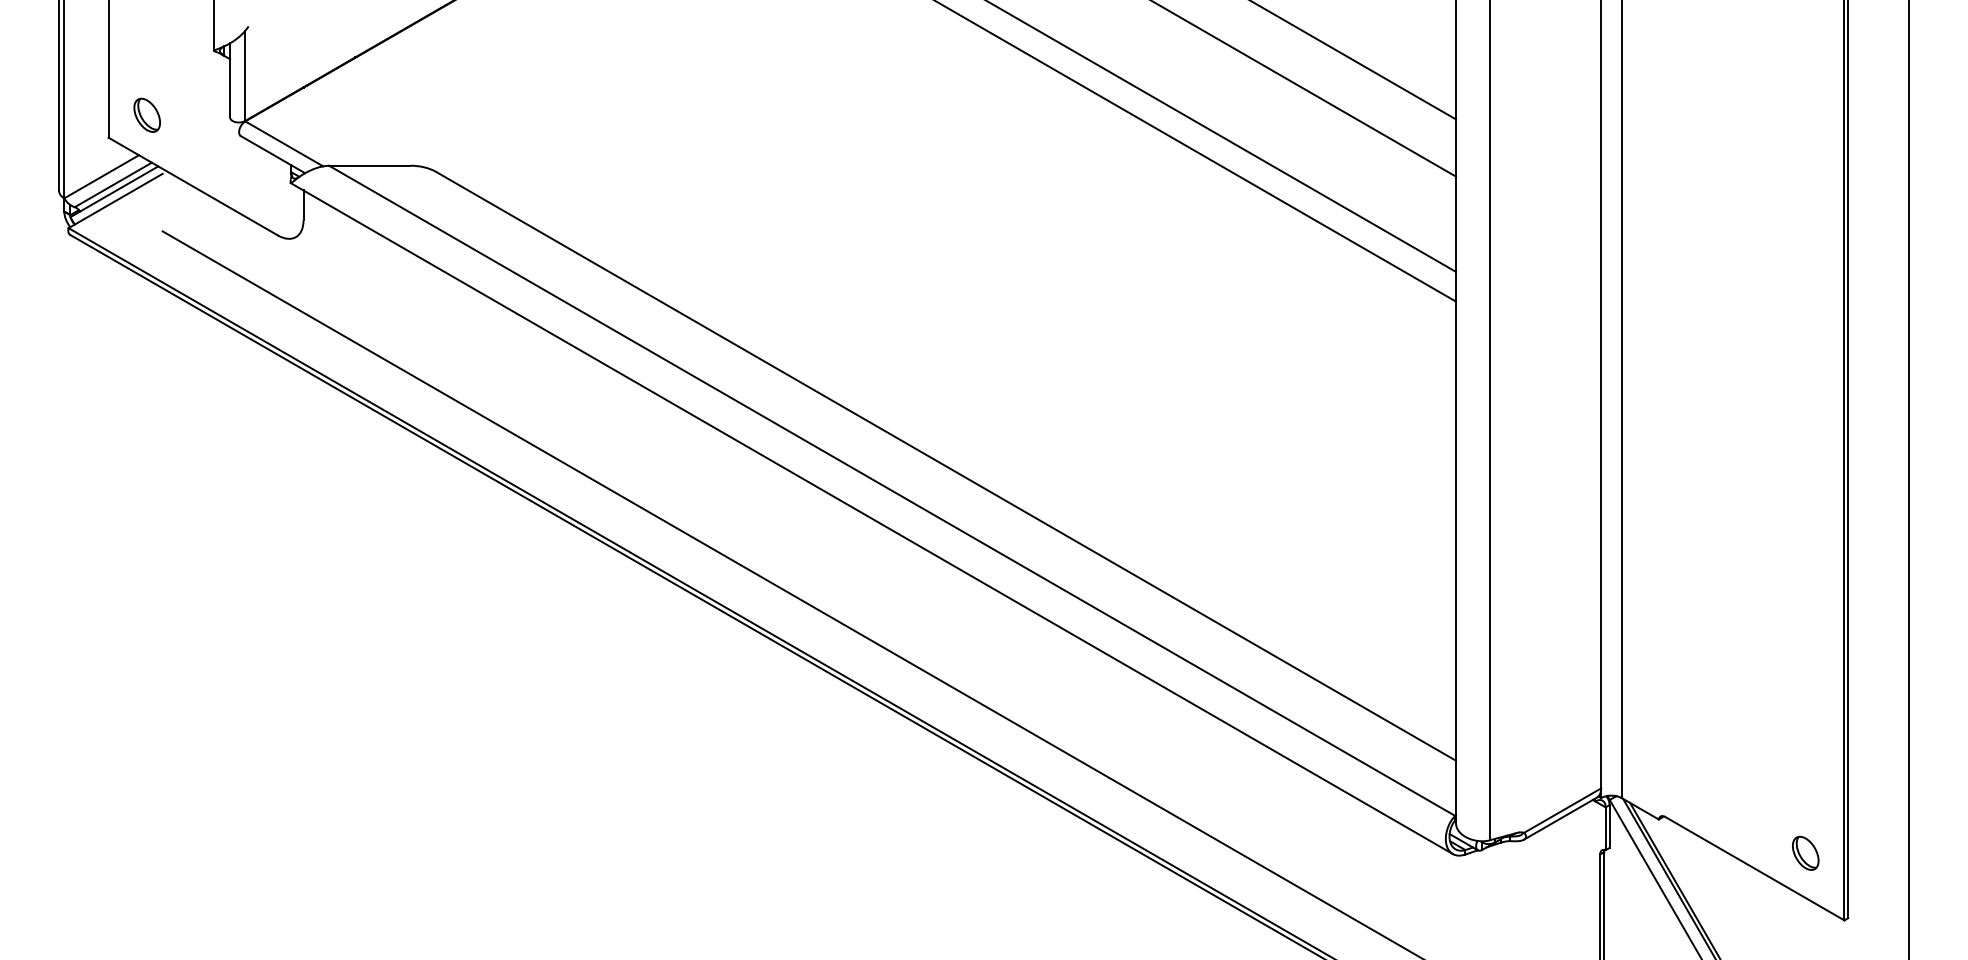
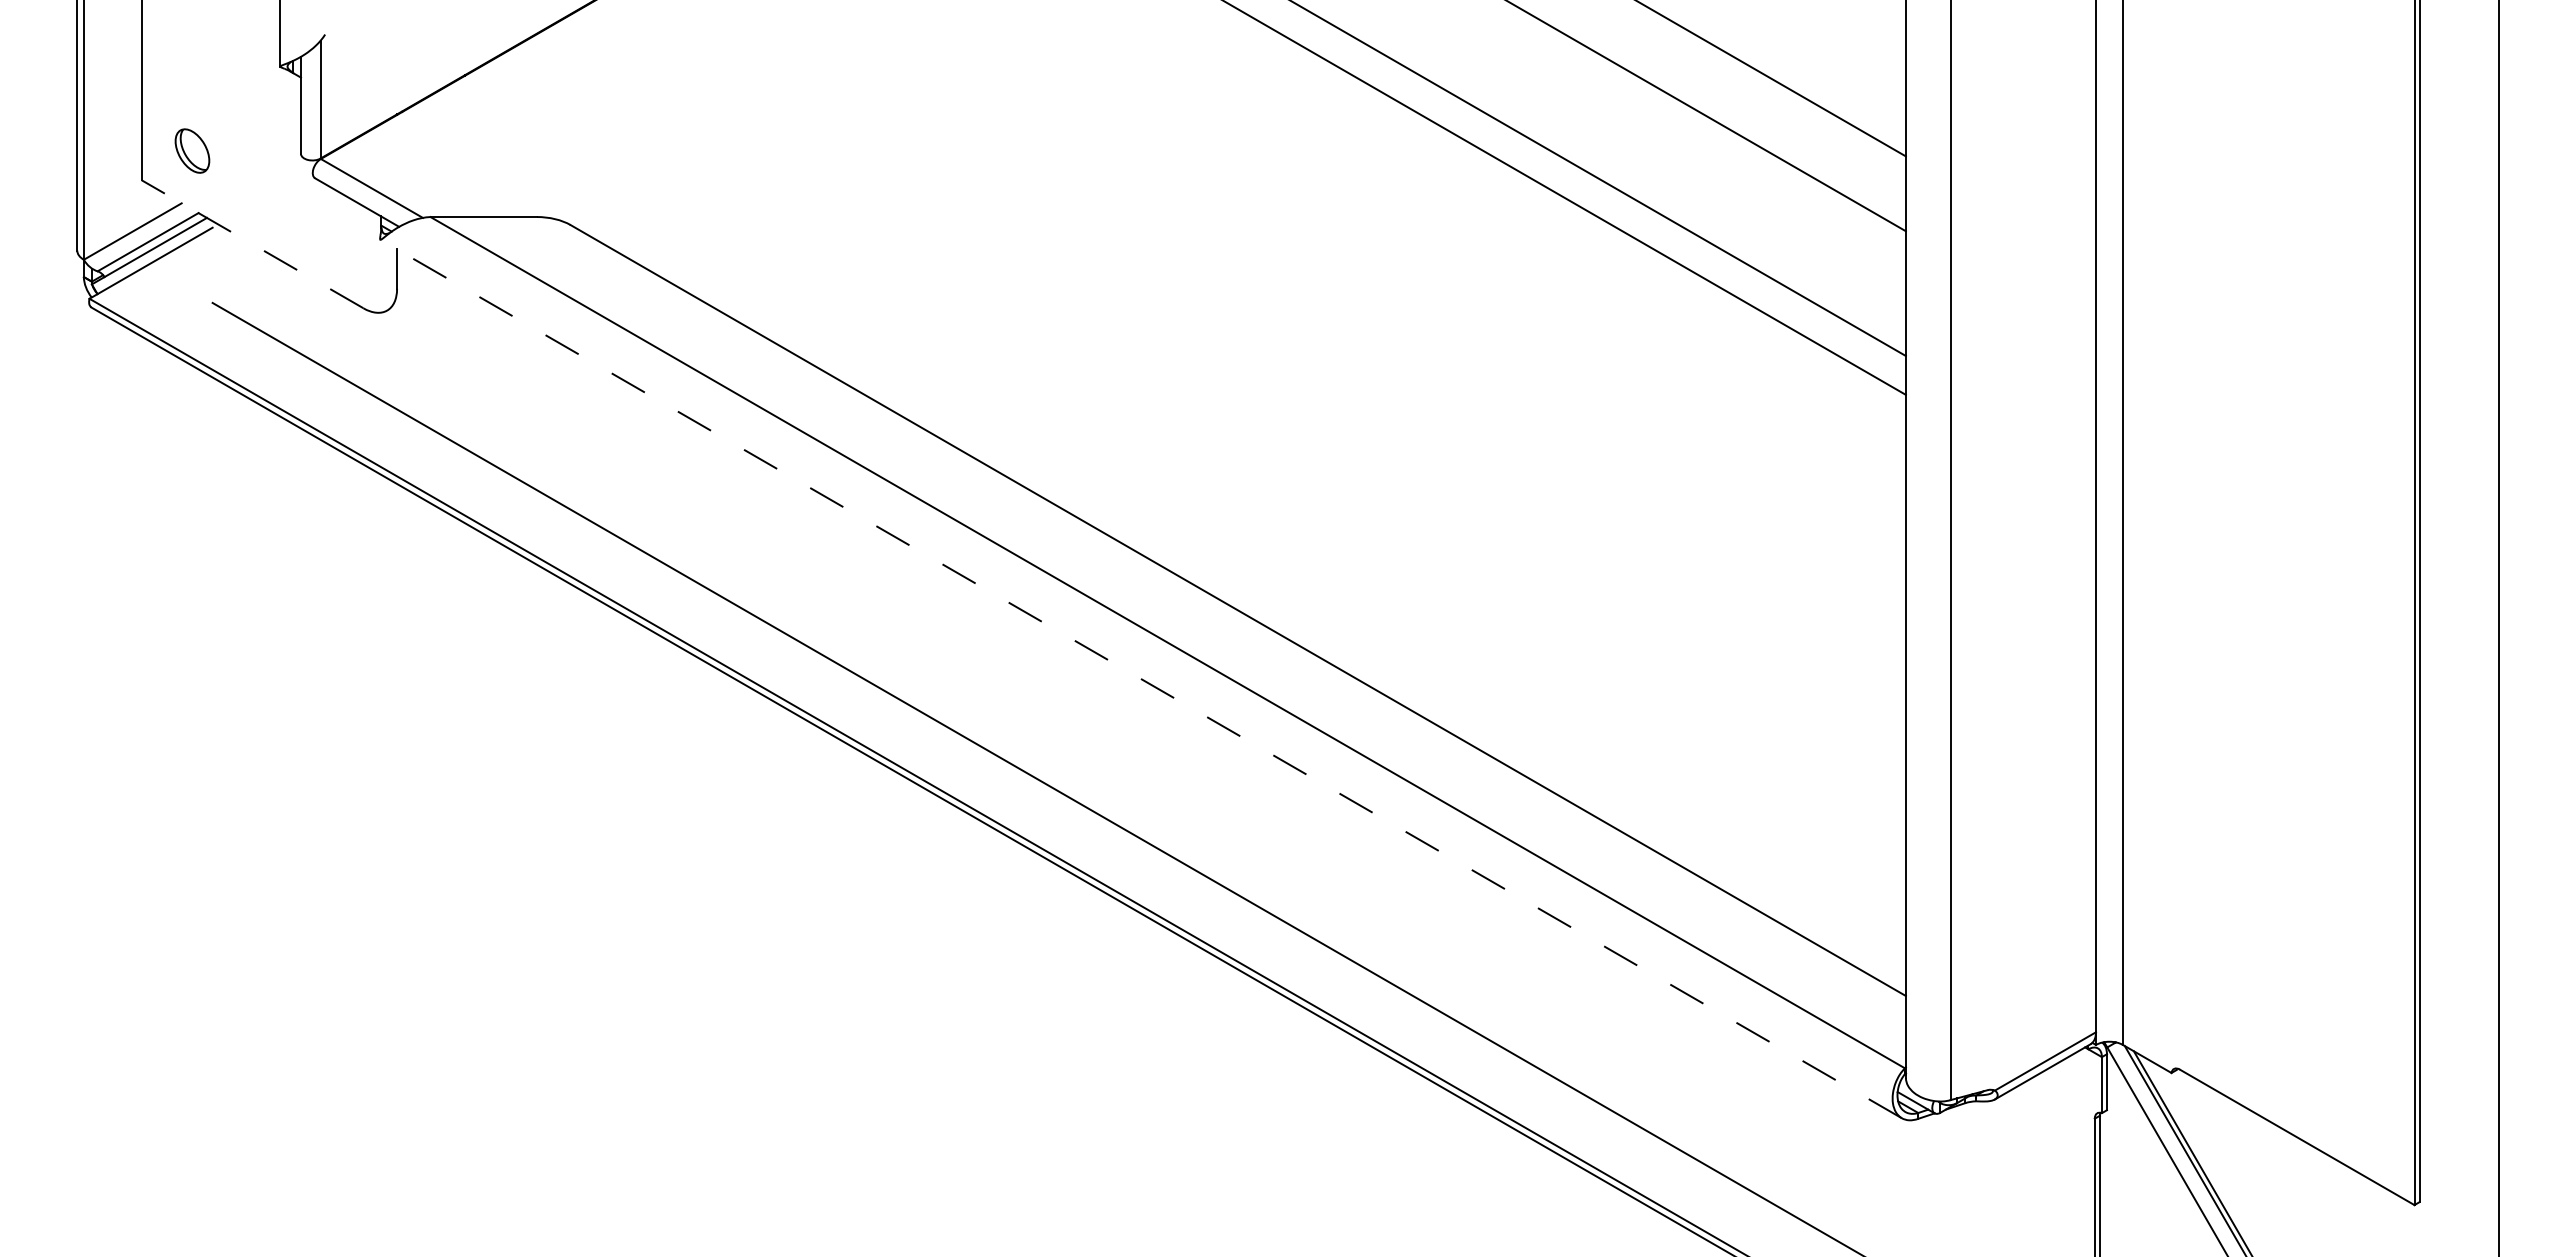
line: (193, 186) -> (252, 244), solid -> dashed
line: (871, 518) -> (1140, 678), solid -> dashed
part: (1805, 852) -> (2363, 1116), removed

